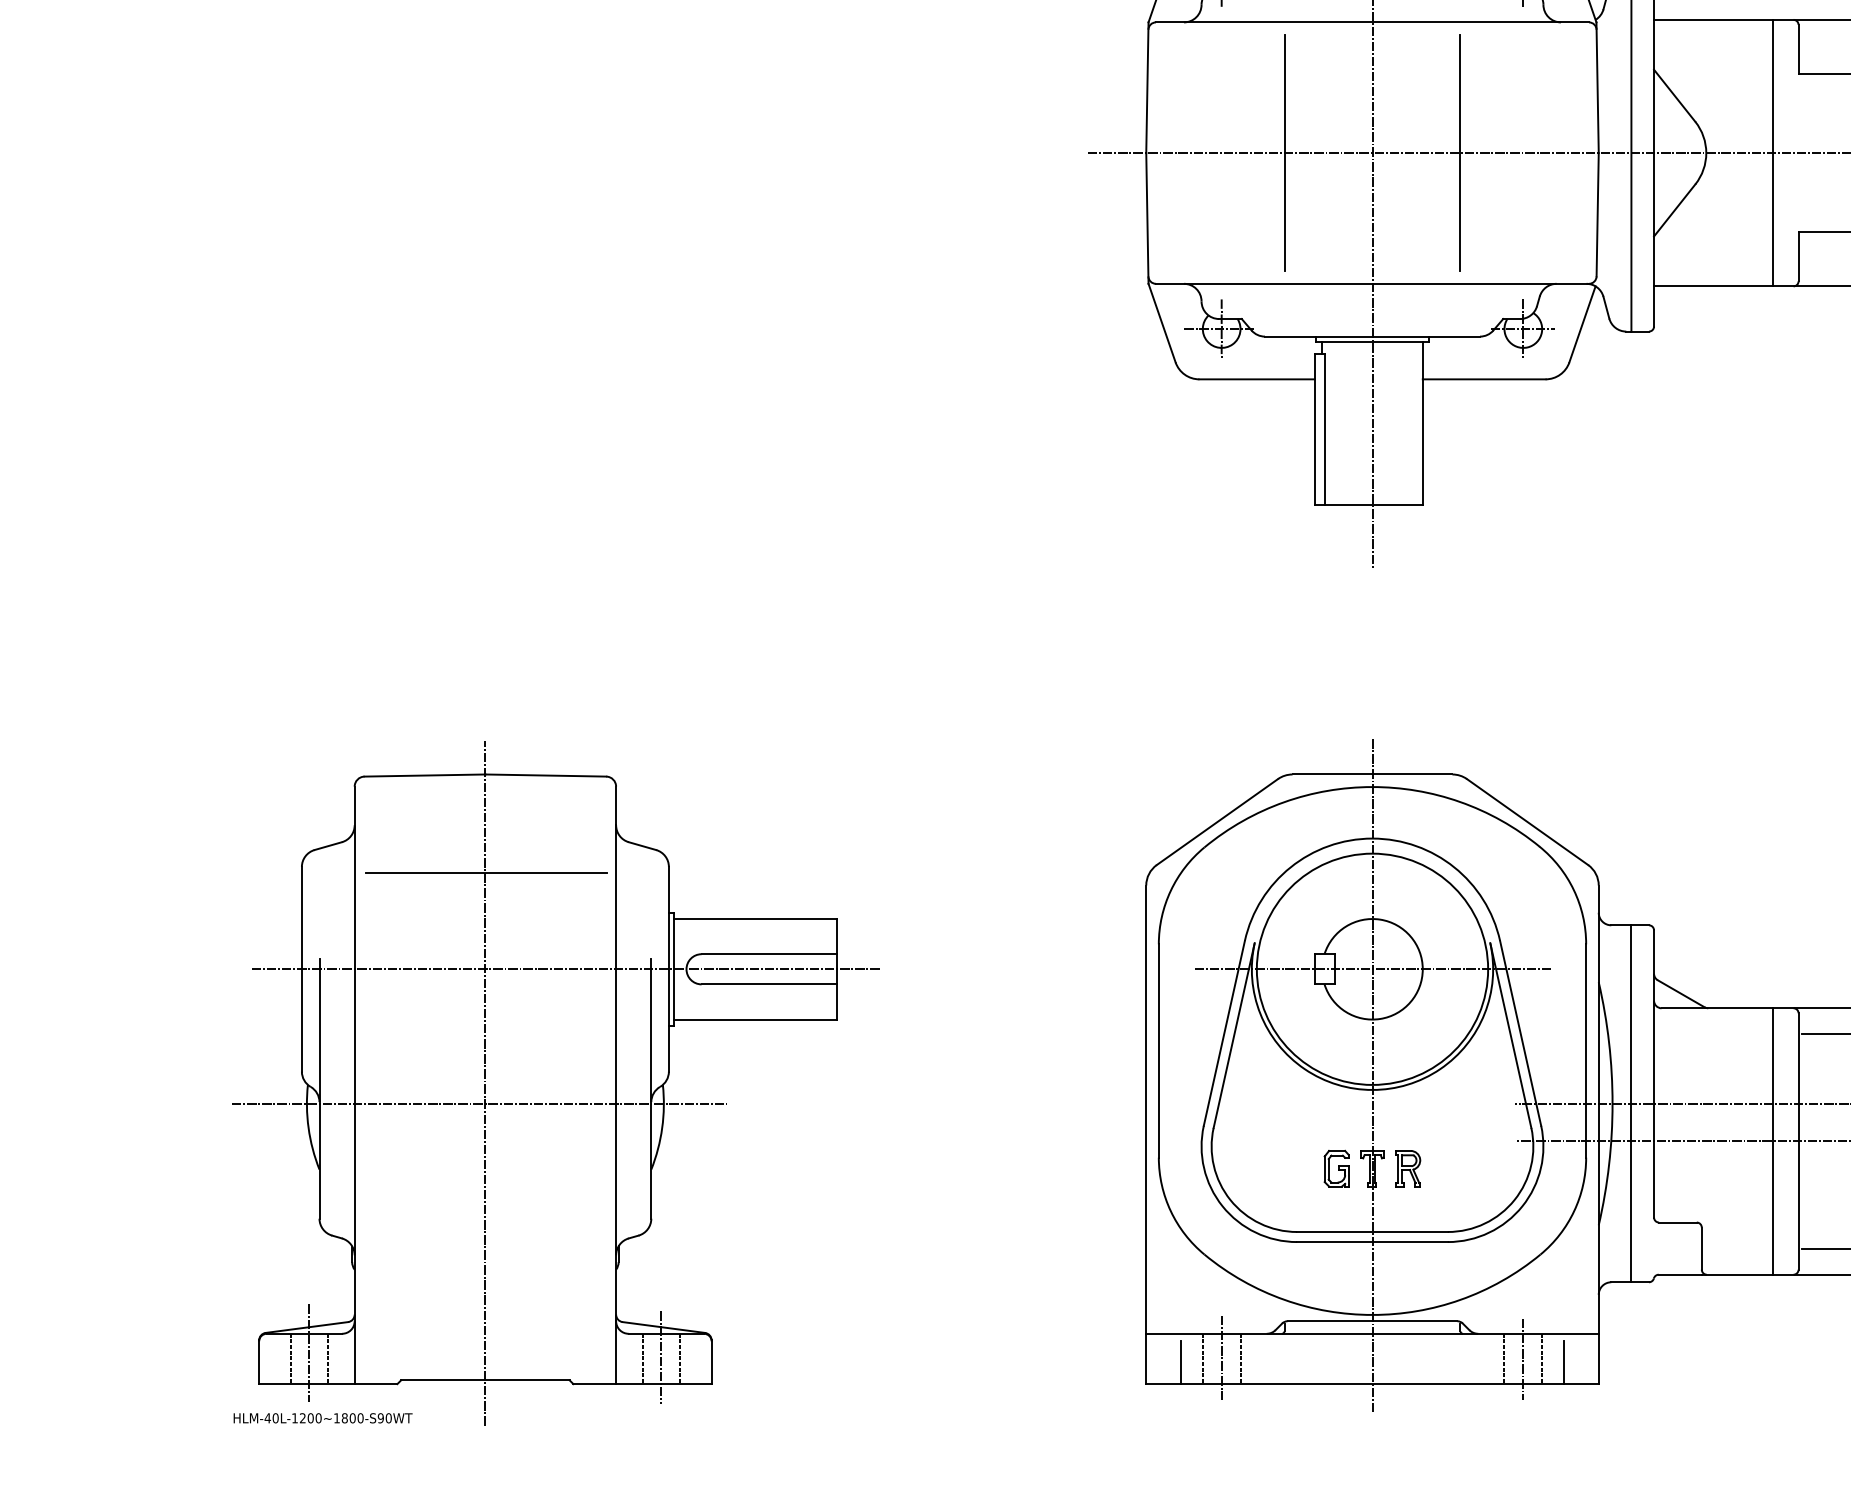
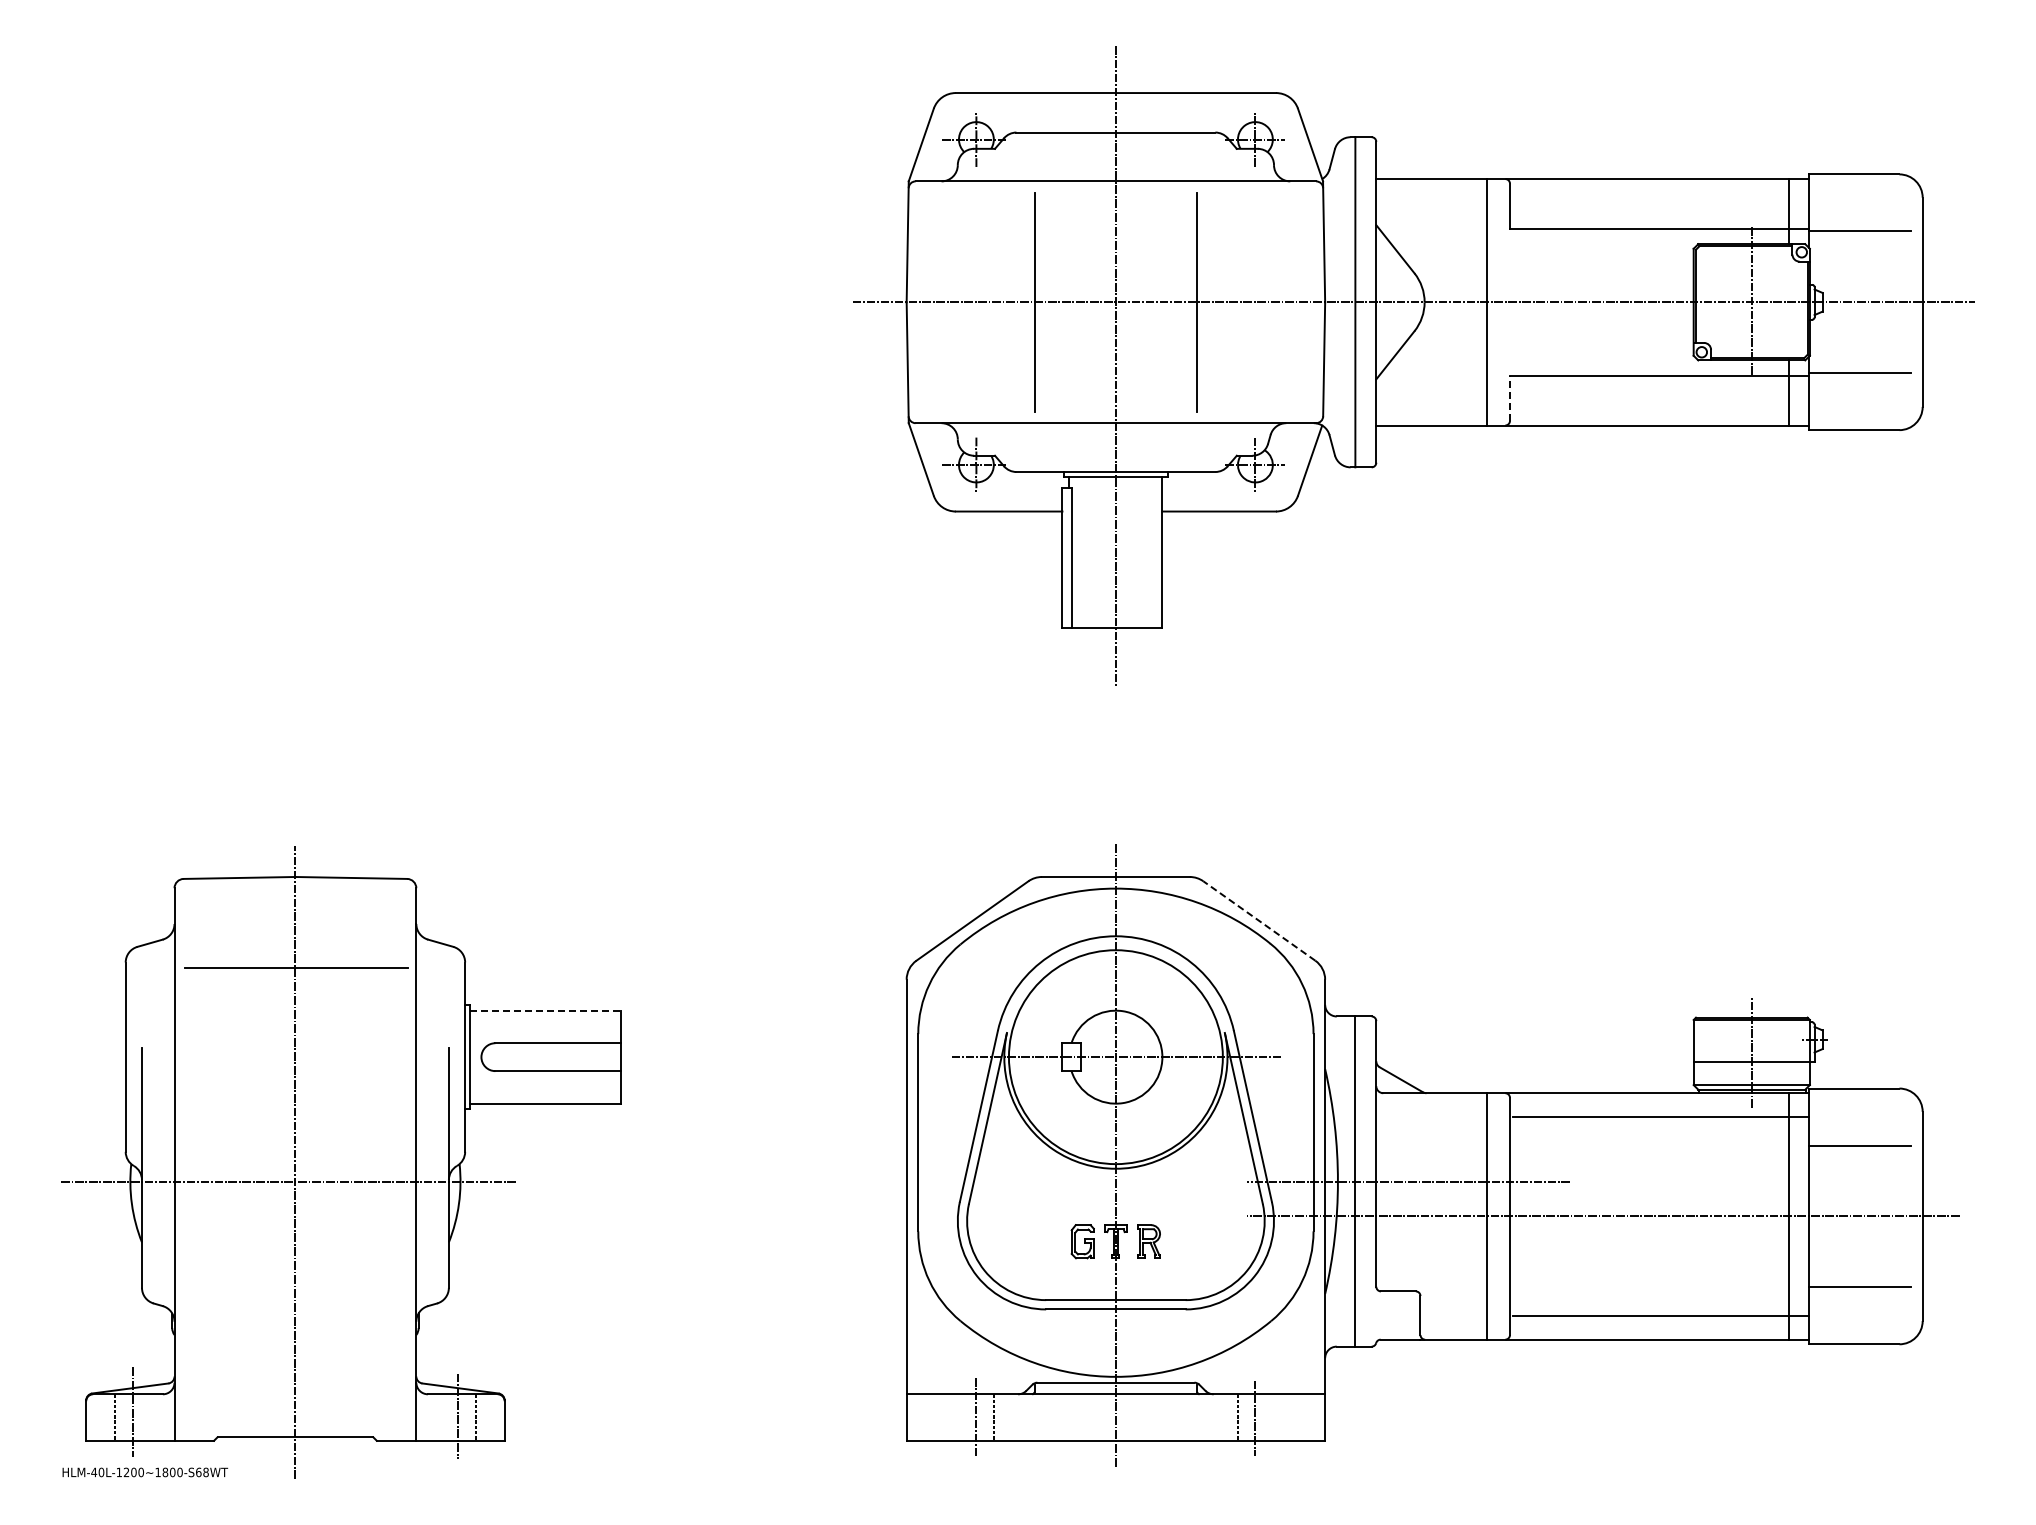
line: (1798, 257) -> (1509, 398), solid -> dashed
line: (1527, 821) -> (1259, 920), solid -> dashed
line: (755, 918) -> (545, 1010), solid -> dashed
line: (566, 969) -> (370, 1057), removed
line: (328, 1358) -> (150, 1417), removed
line: (642, 1358) -> (440, 1417), removed
line: (1202, 1358) -> (958, 1417), removed
line: (1541, 1358) -> (1272, 1417), removed
line: (1181, 1362) -> (939, 1420), removed
line: (1563, 1362) -> (1292, 1420), removed
text: (384, 1418) -> (202, 1472), HLM-40L-1200~1800-S90WT -> HLM-40L-1200~1800-S68WT

